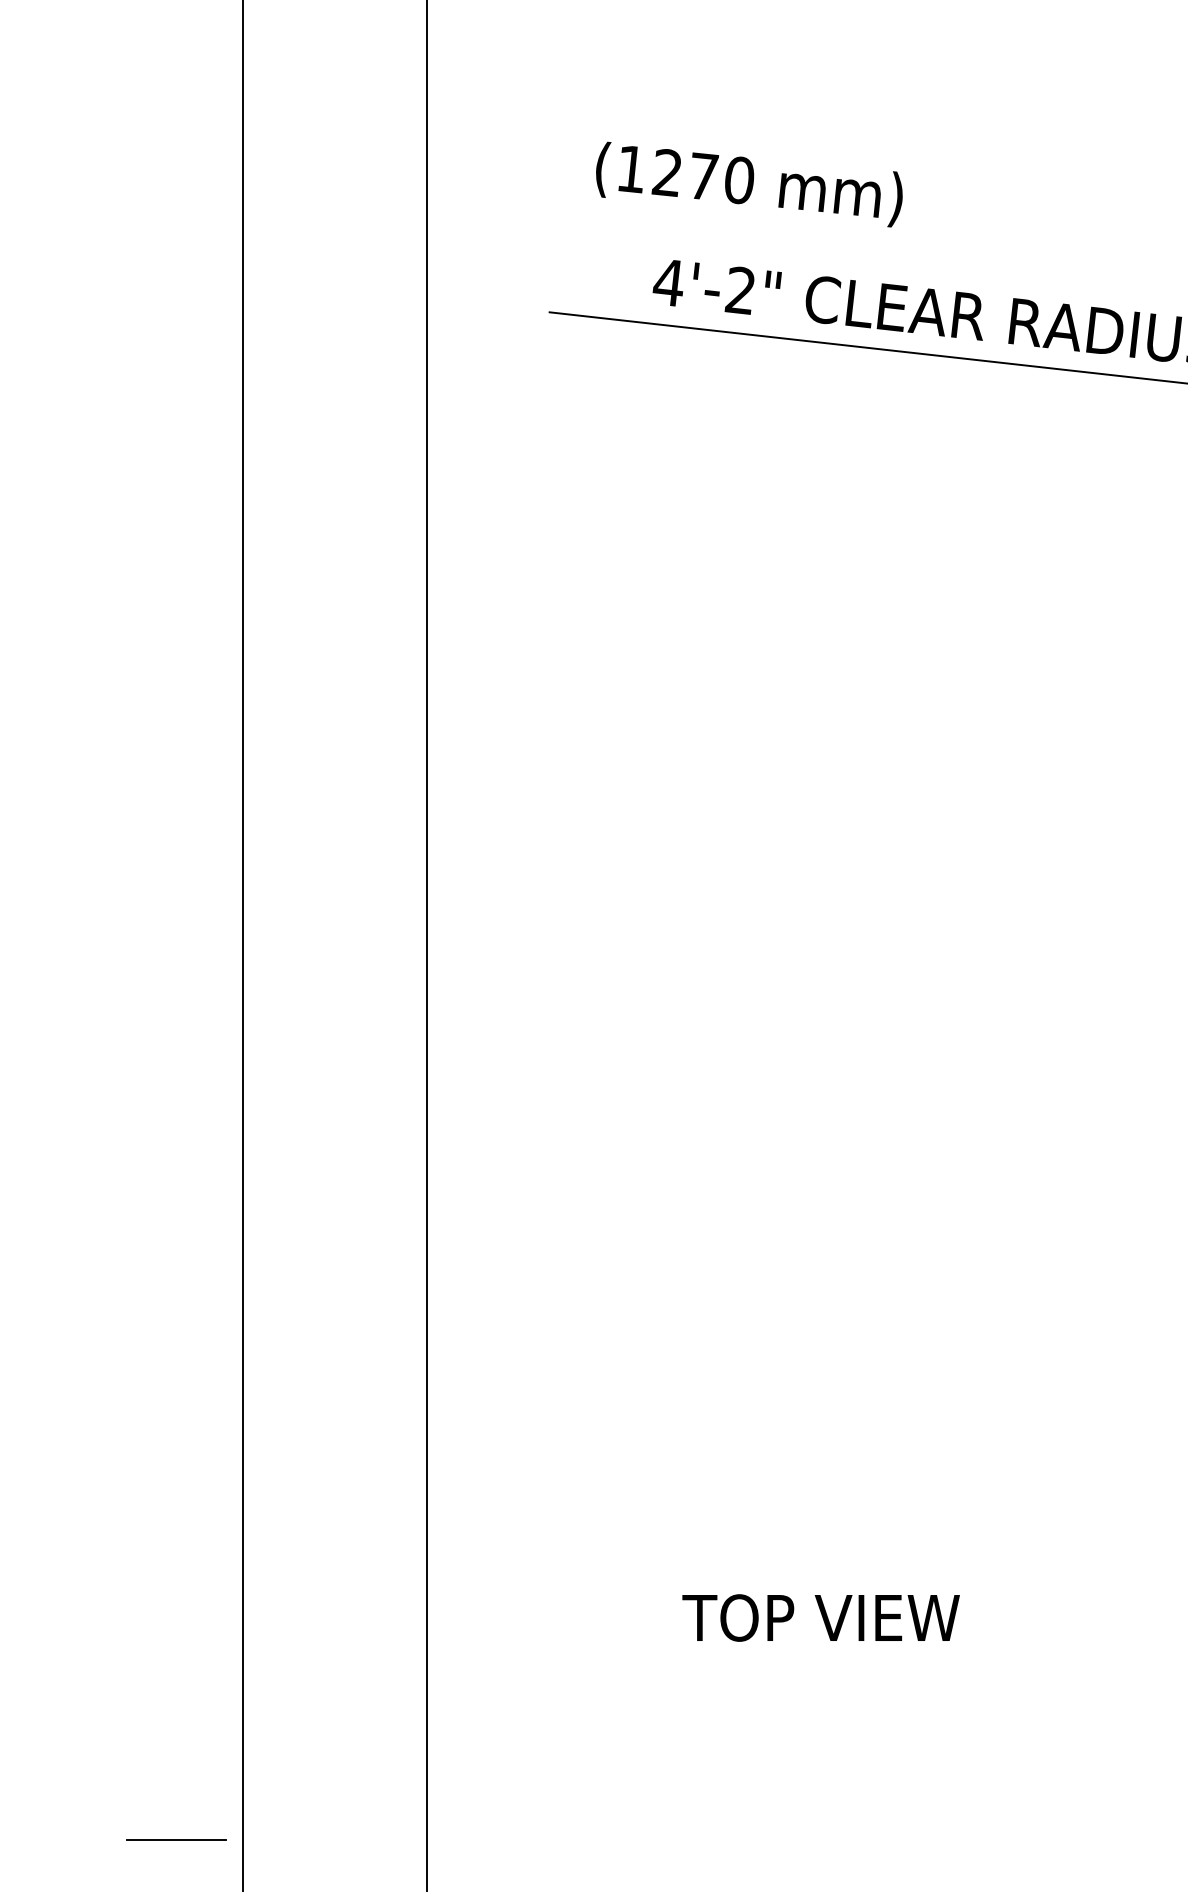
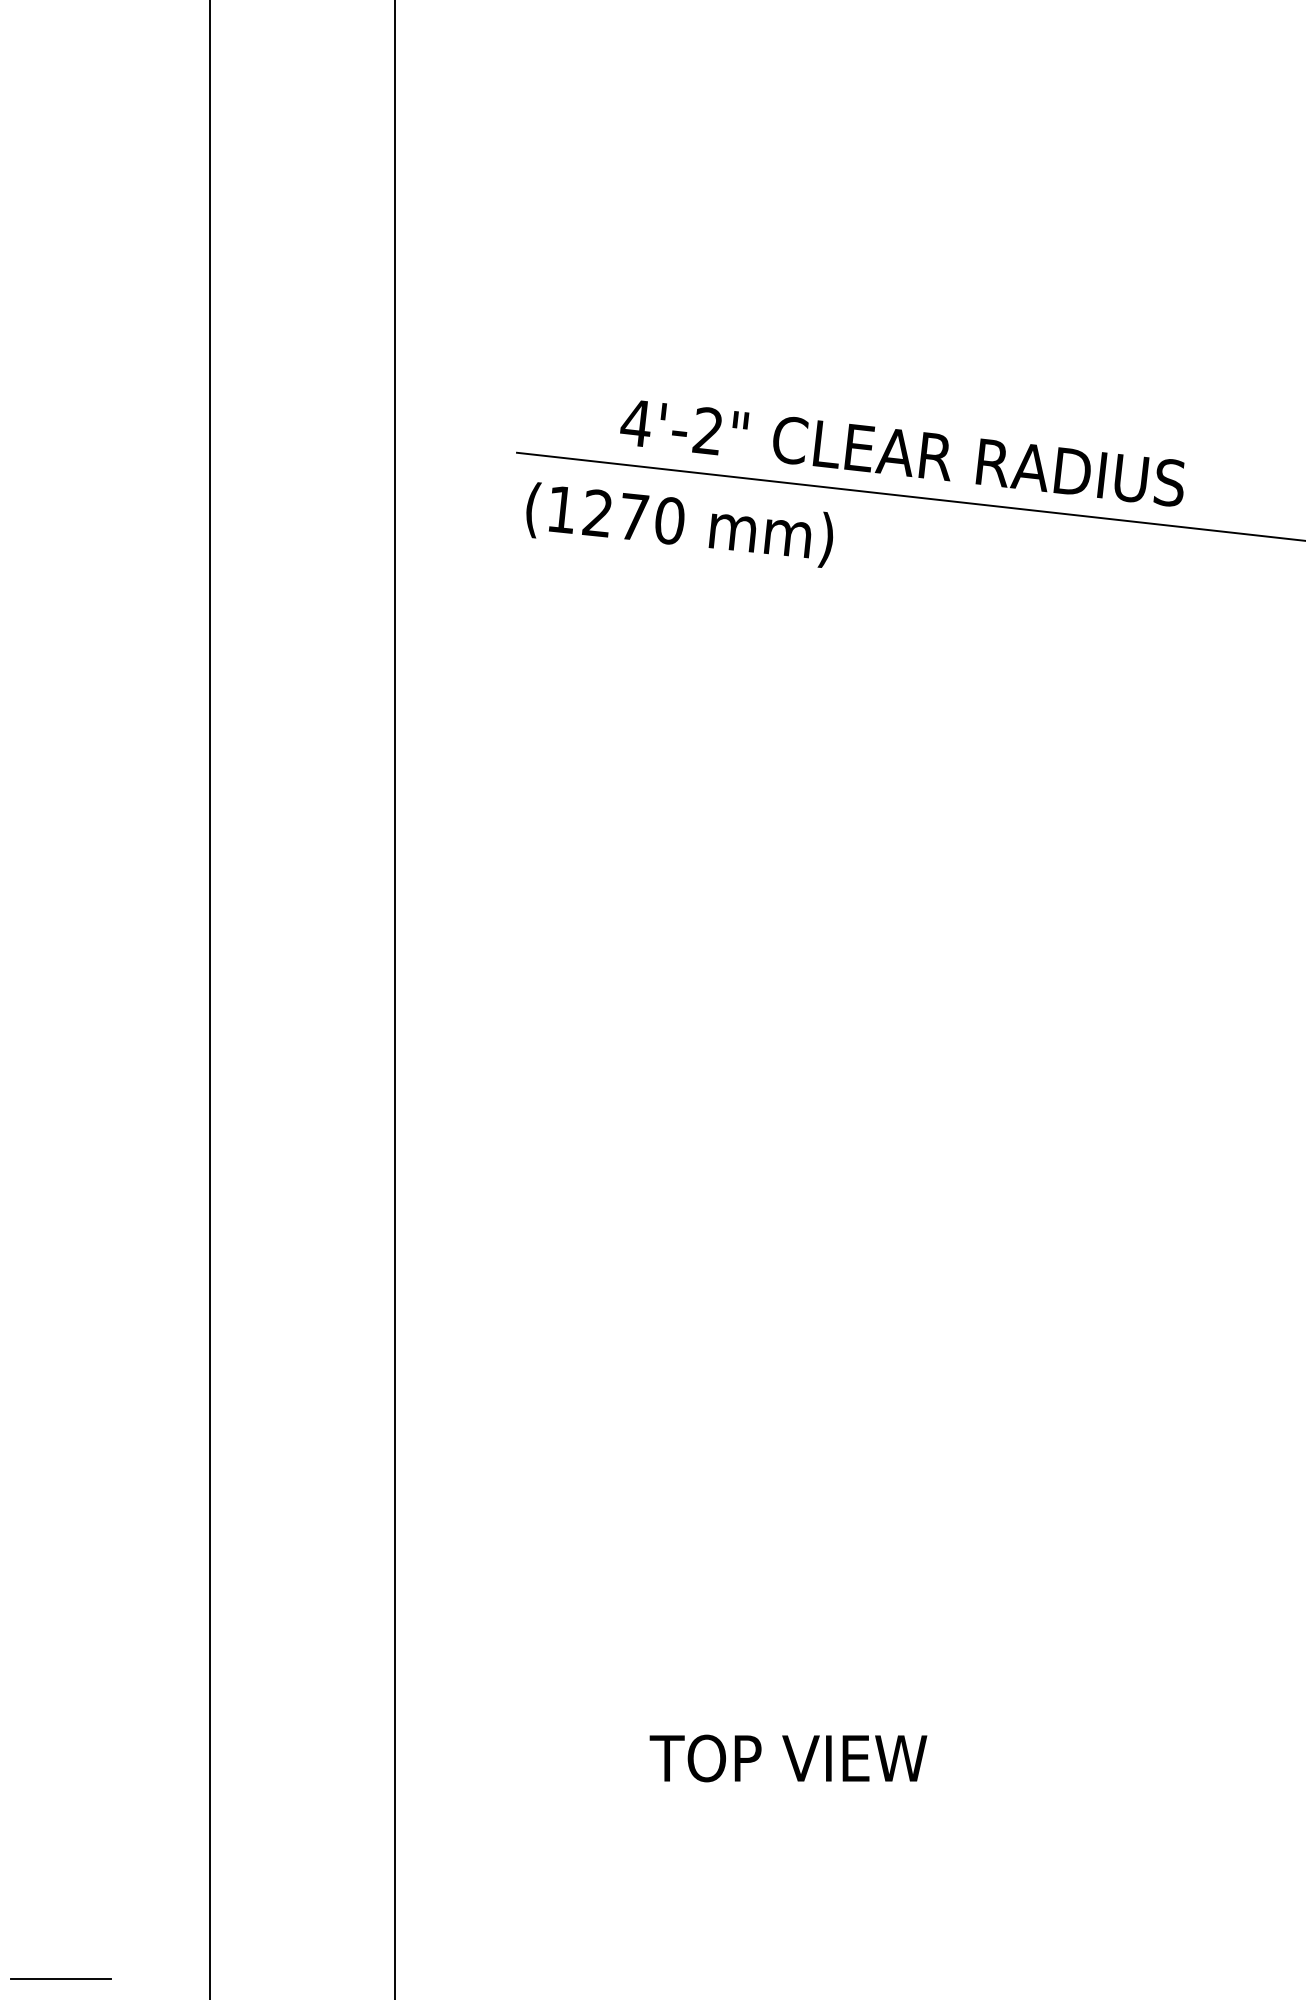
text: (749, 184) -> (679, 524), moved
line: (176, 1839) -> (60, 1978), moved

